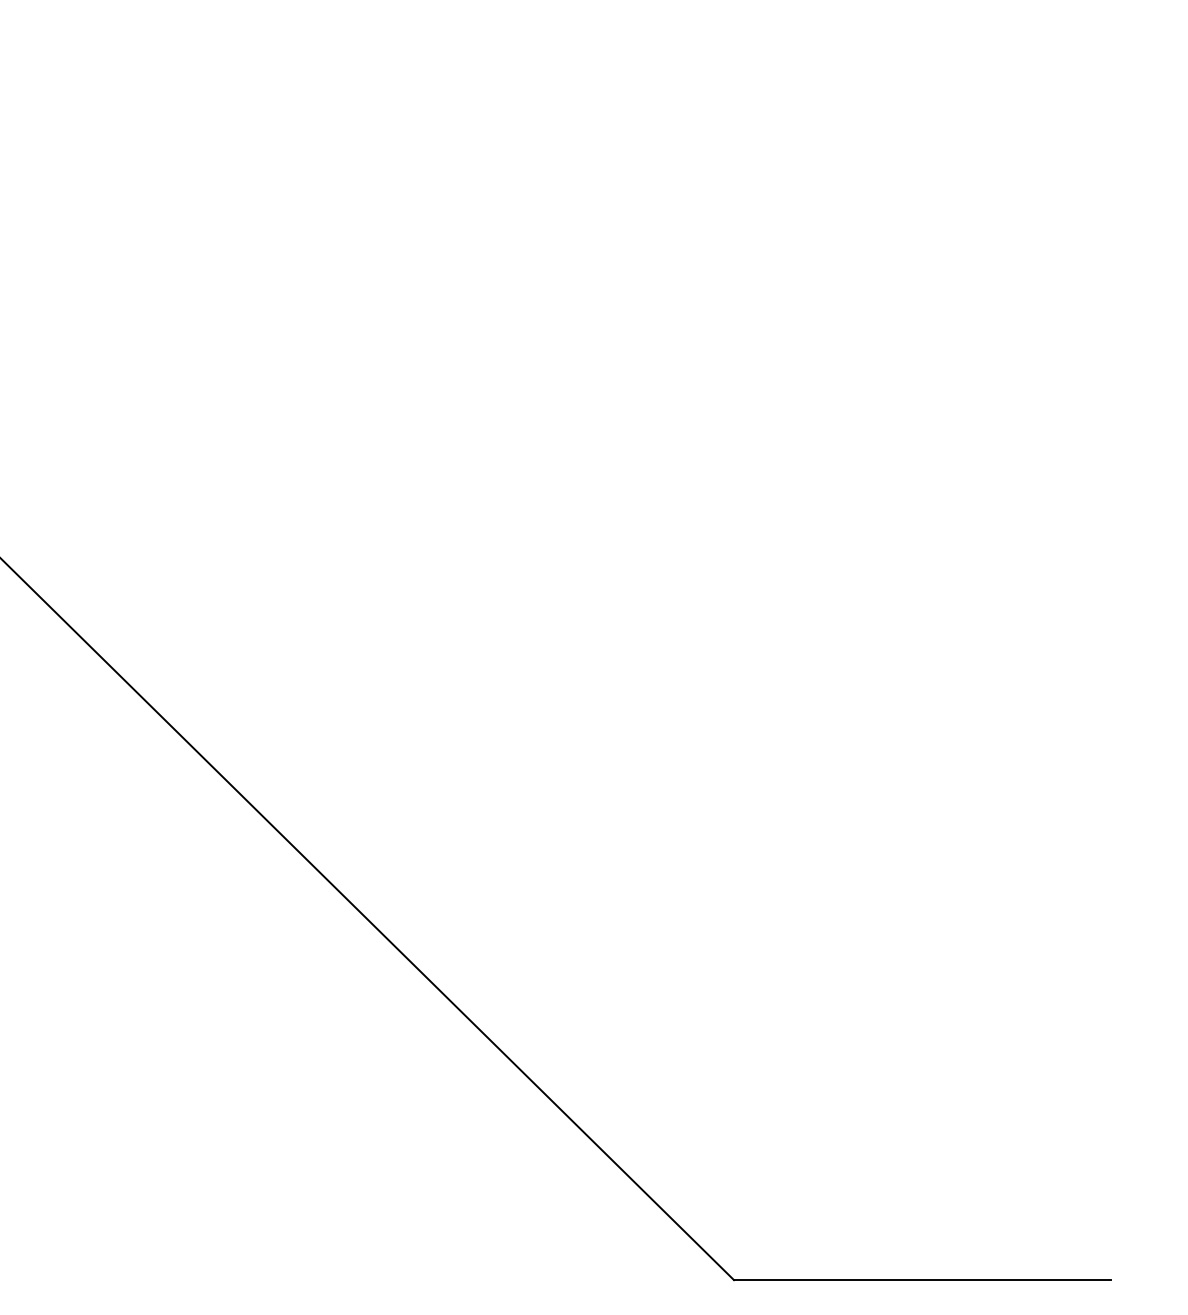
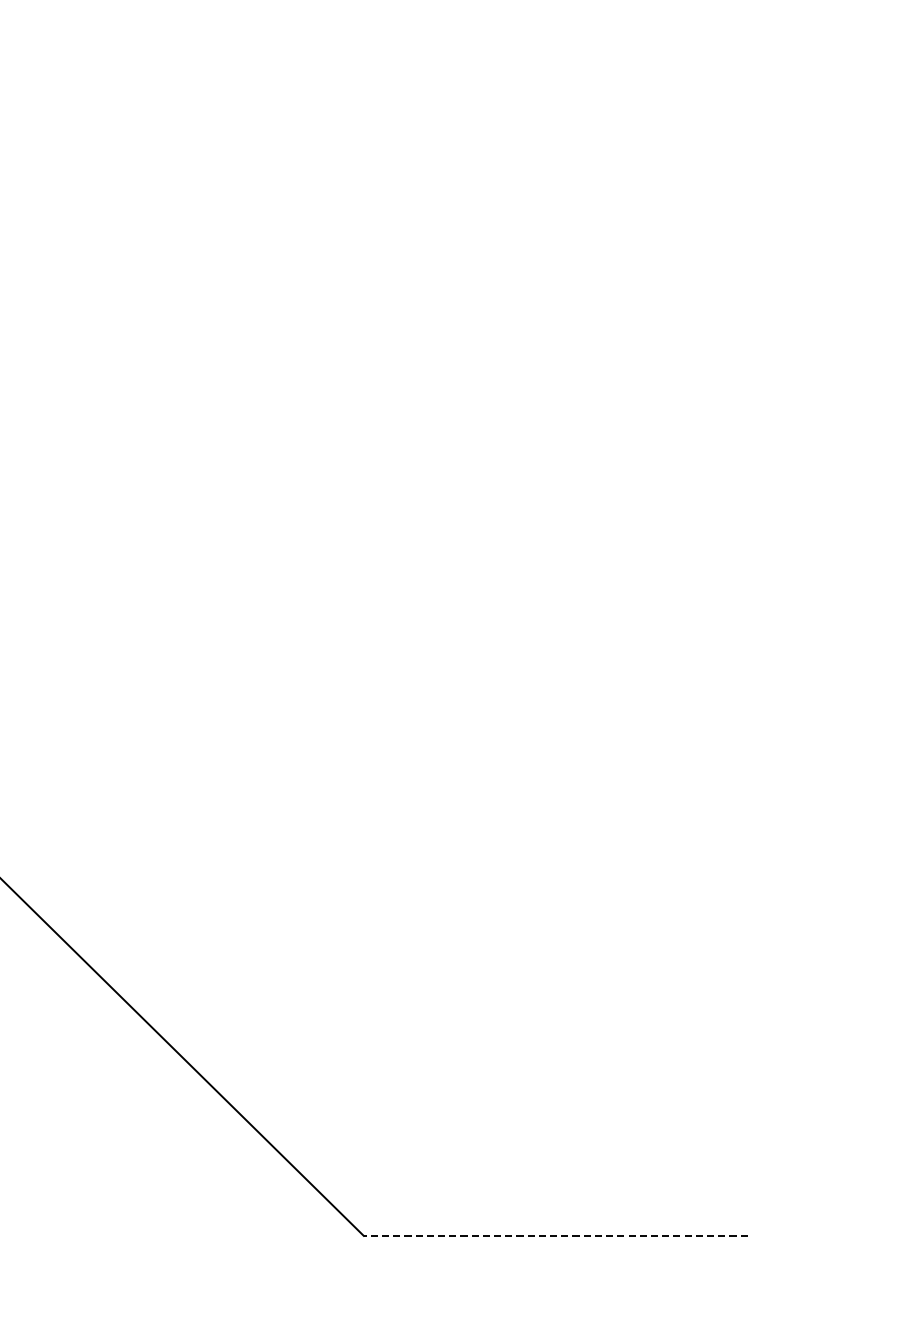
line: (921, 1280) -> (554, 1236), solid -> dashed

